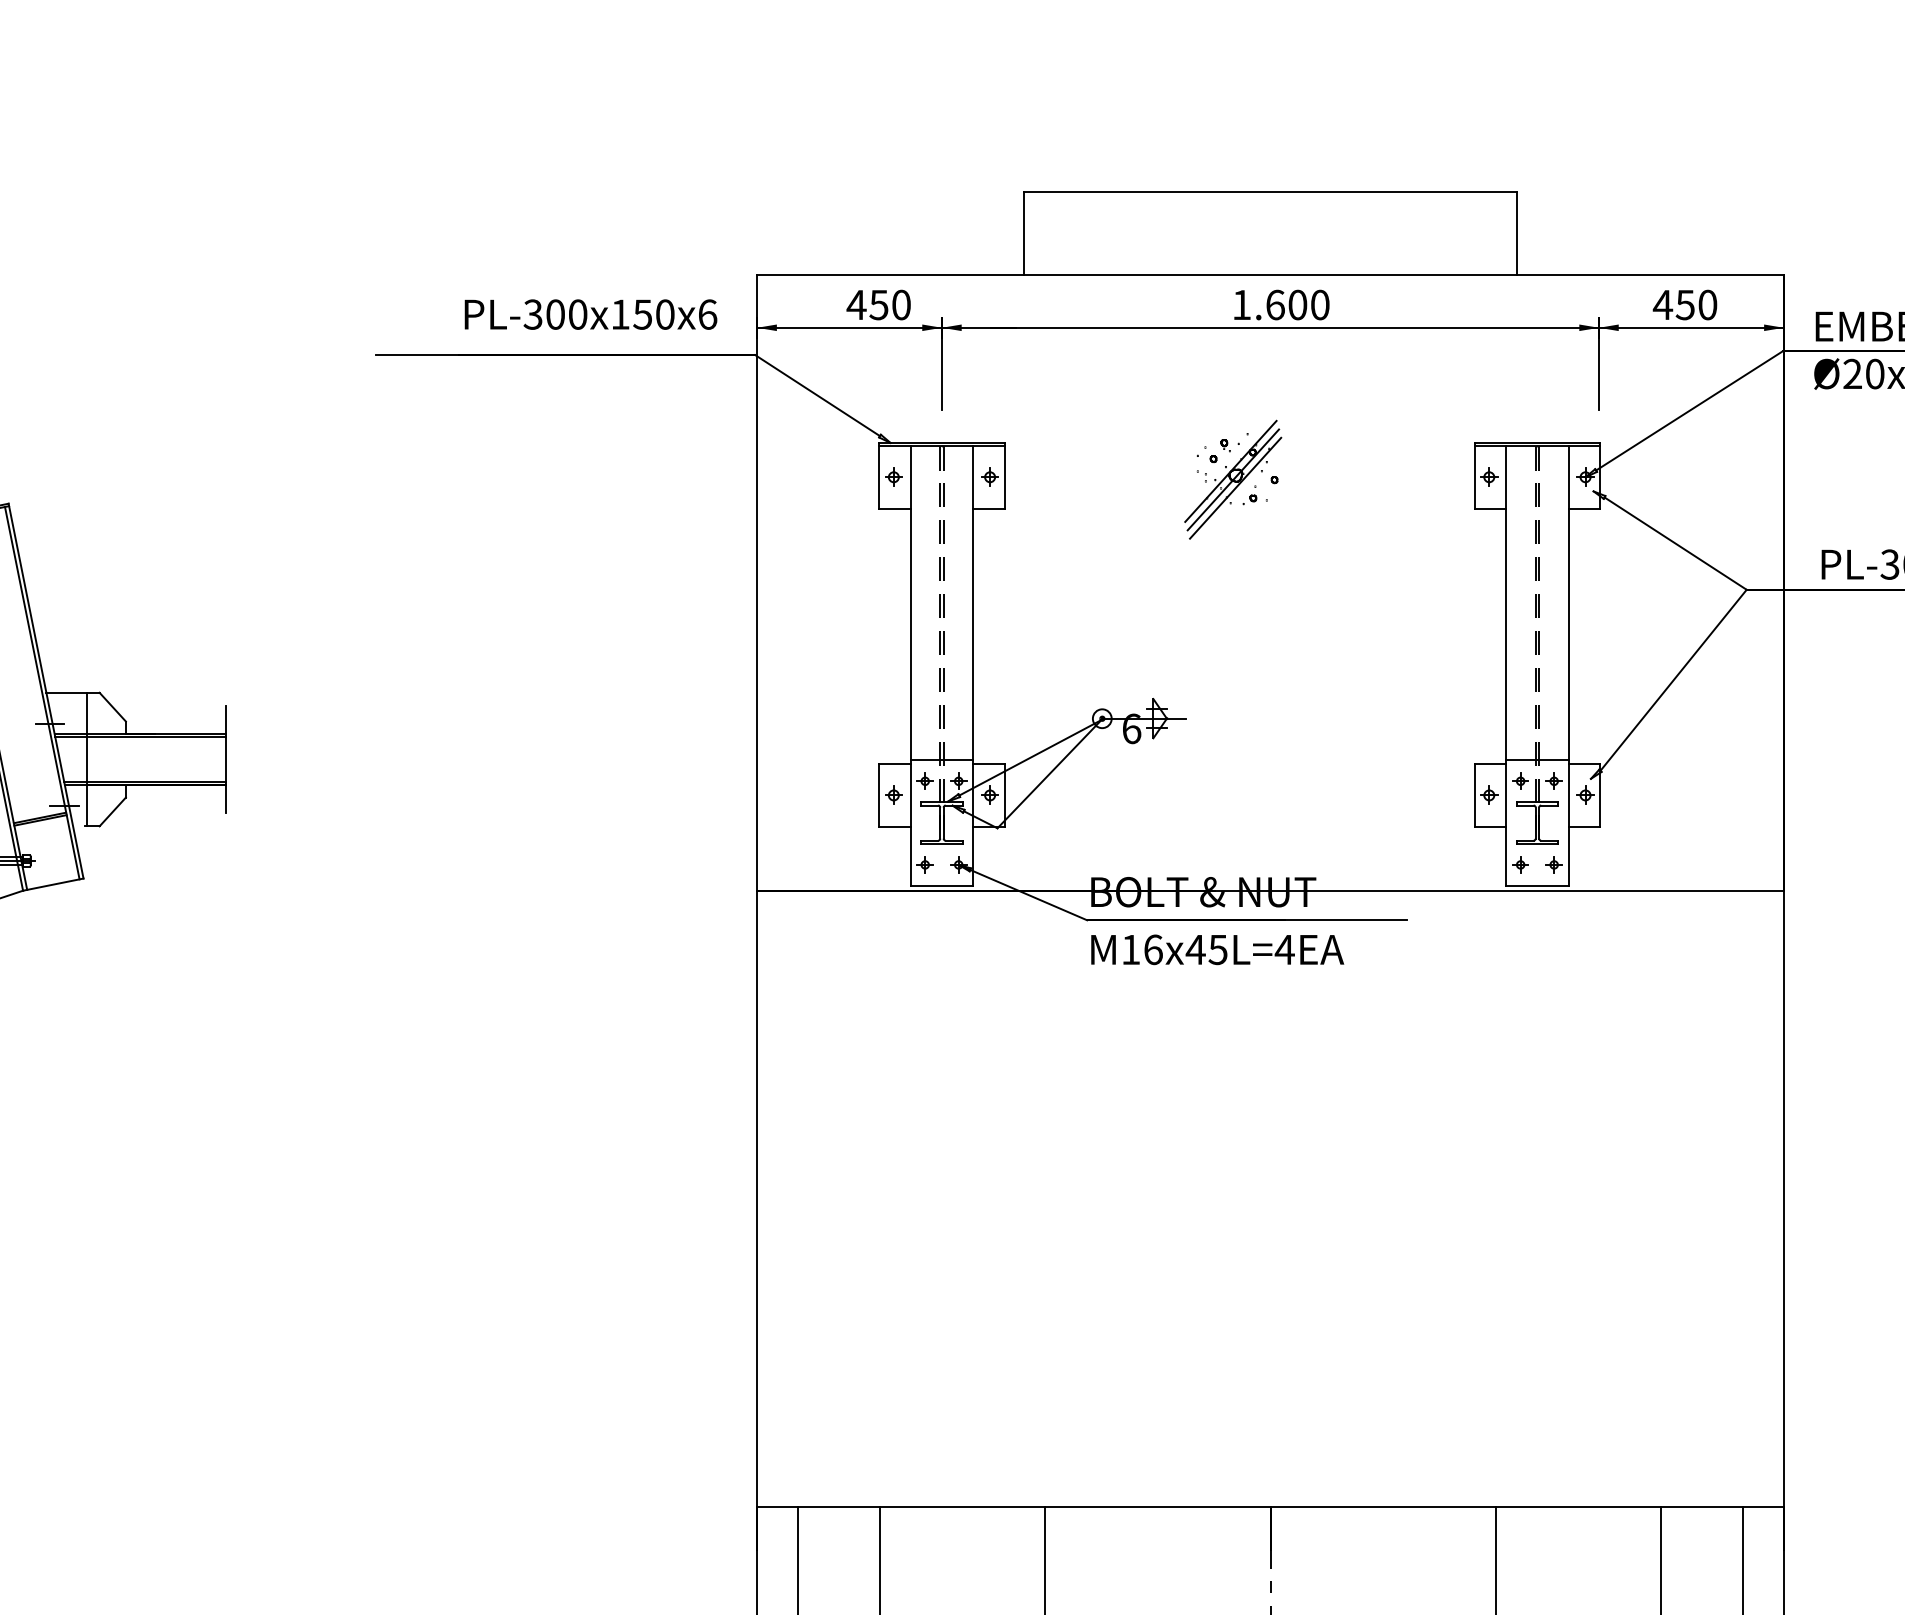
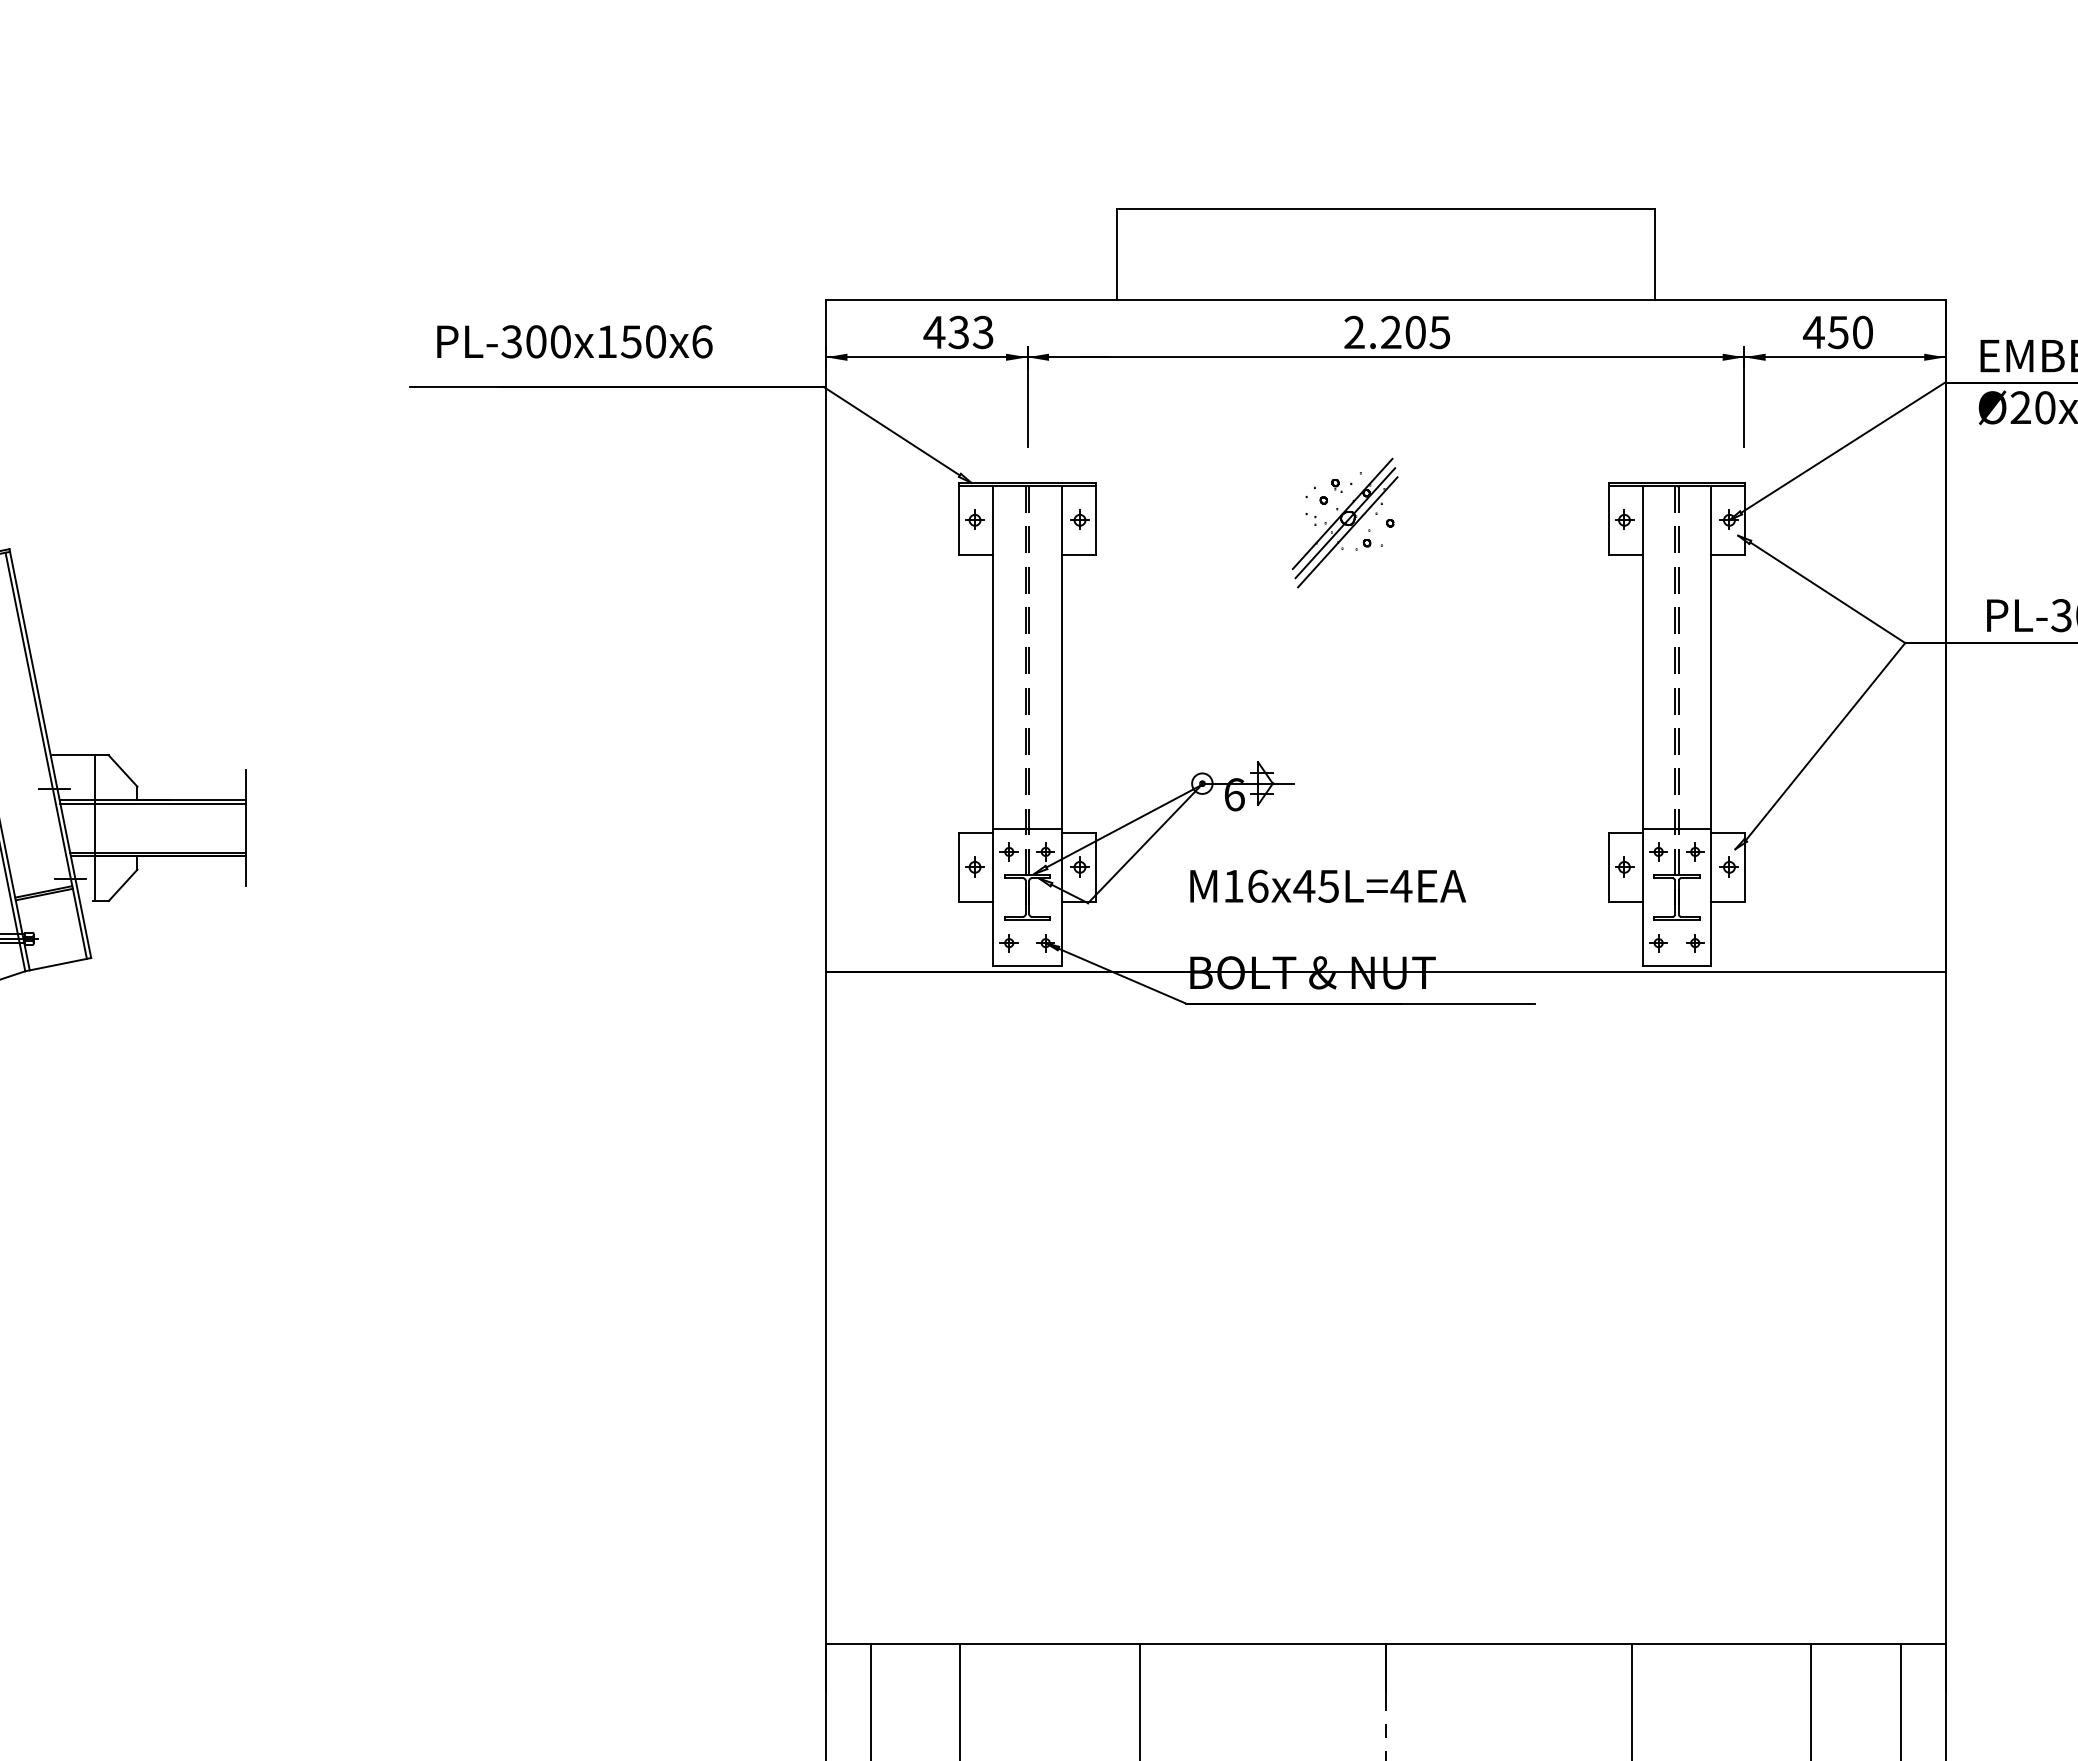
text: (889, 304) -> (970, 331), 450 -> 433
text: (1280, 304) -> (1396, 331), 1.600 -> 2.205
text: (590, 314) -> (574, 341), moved
text: (1217, 949) -> (1328, 885), moved

